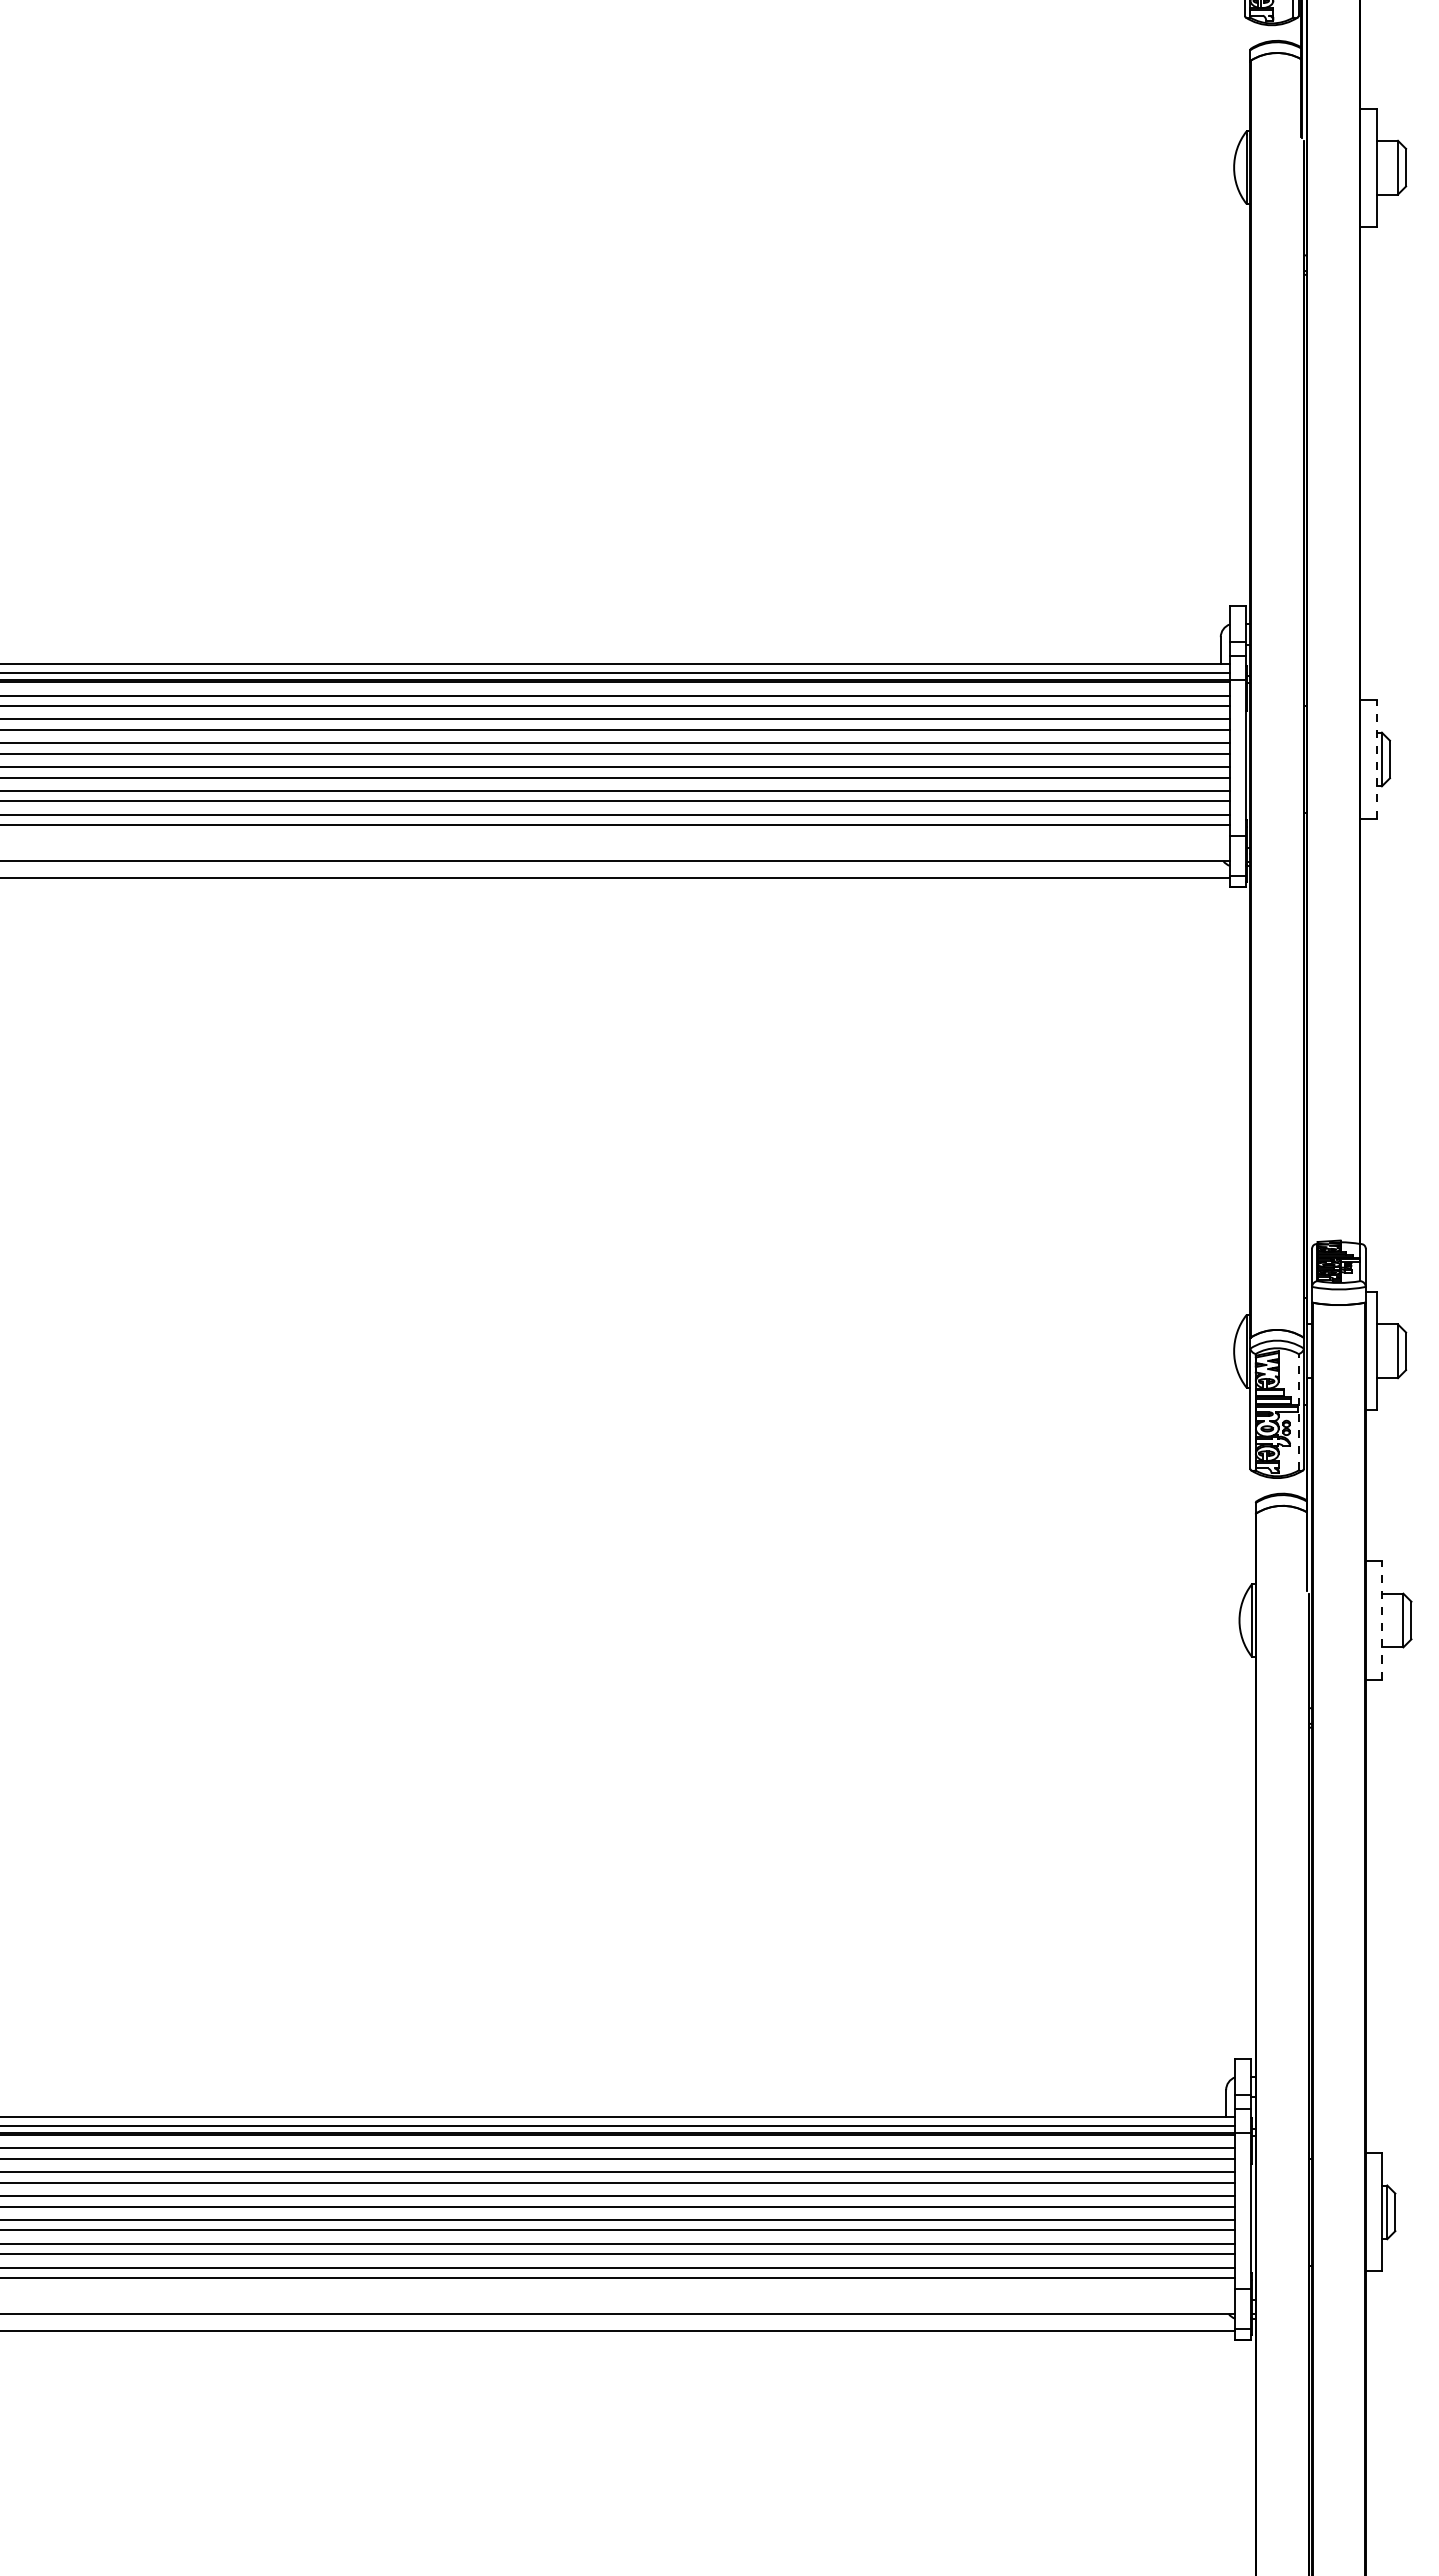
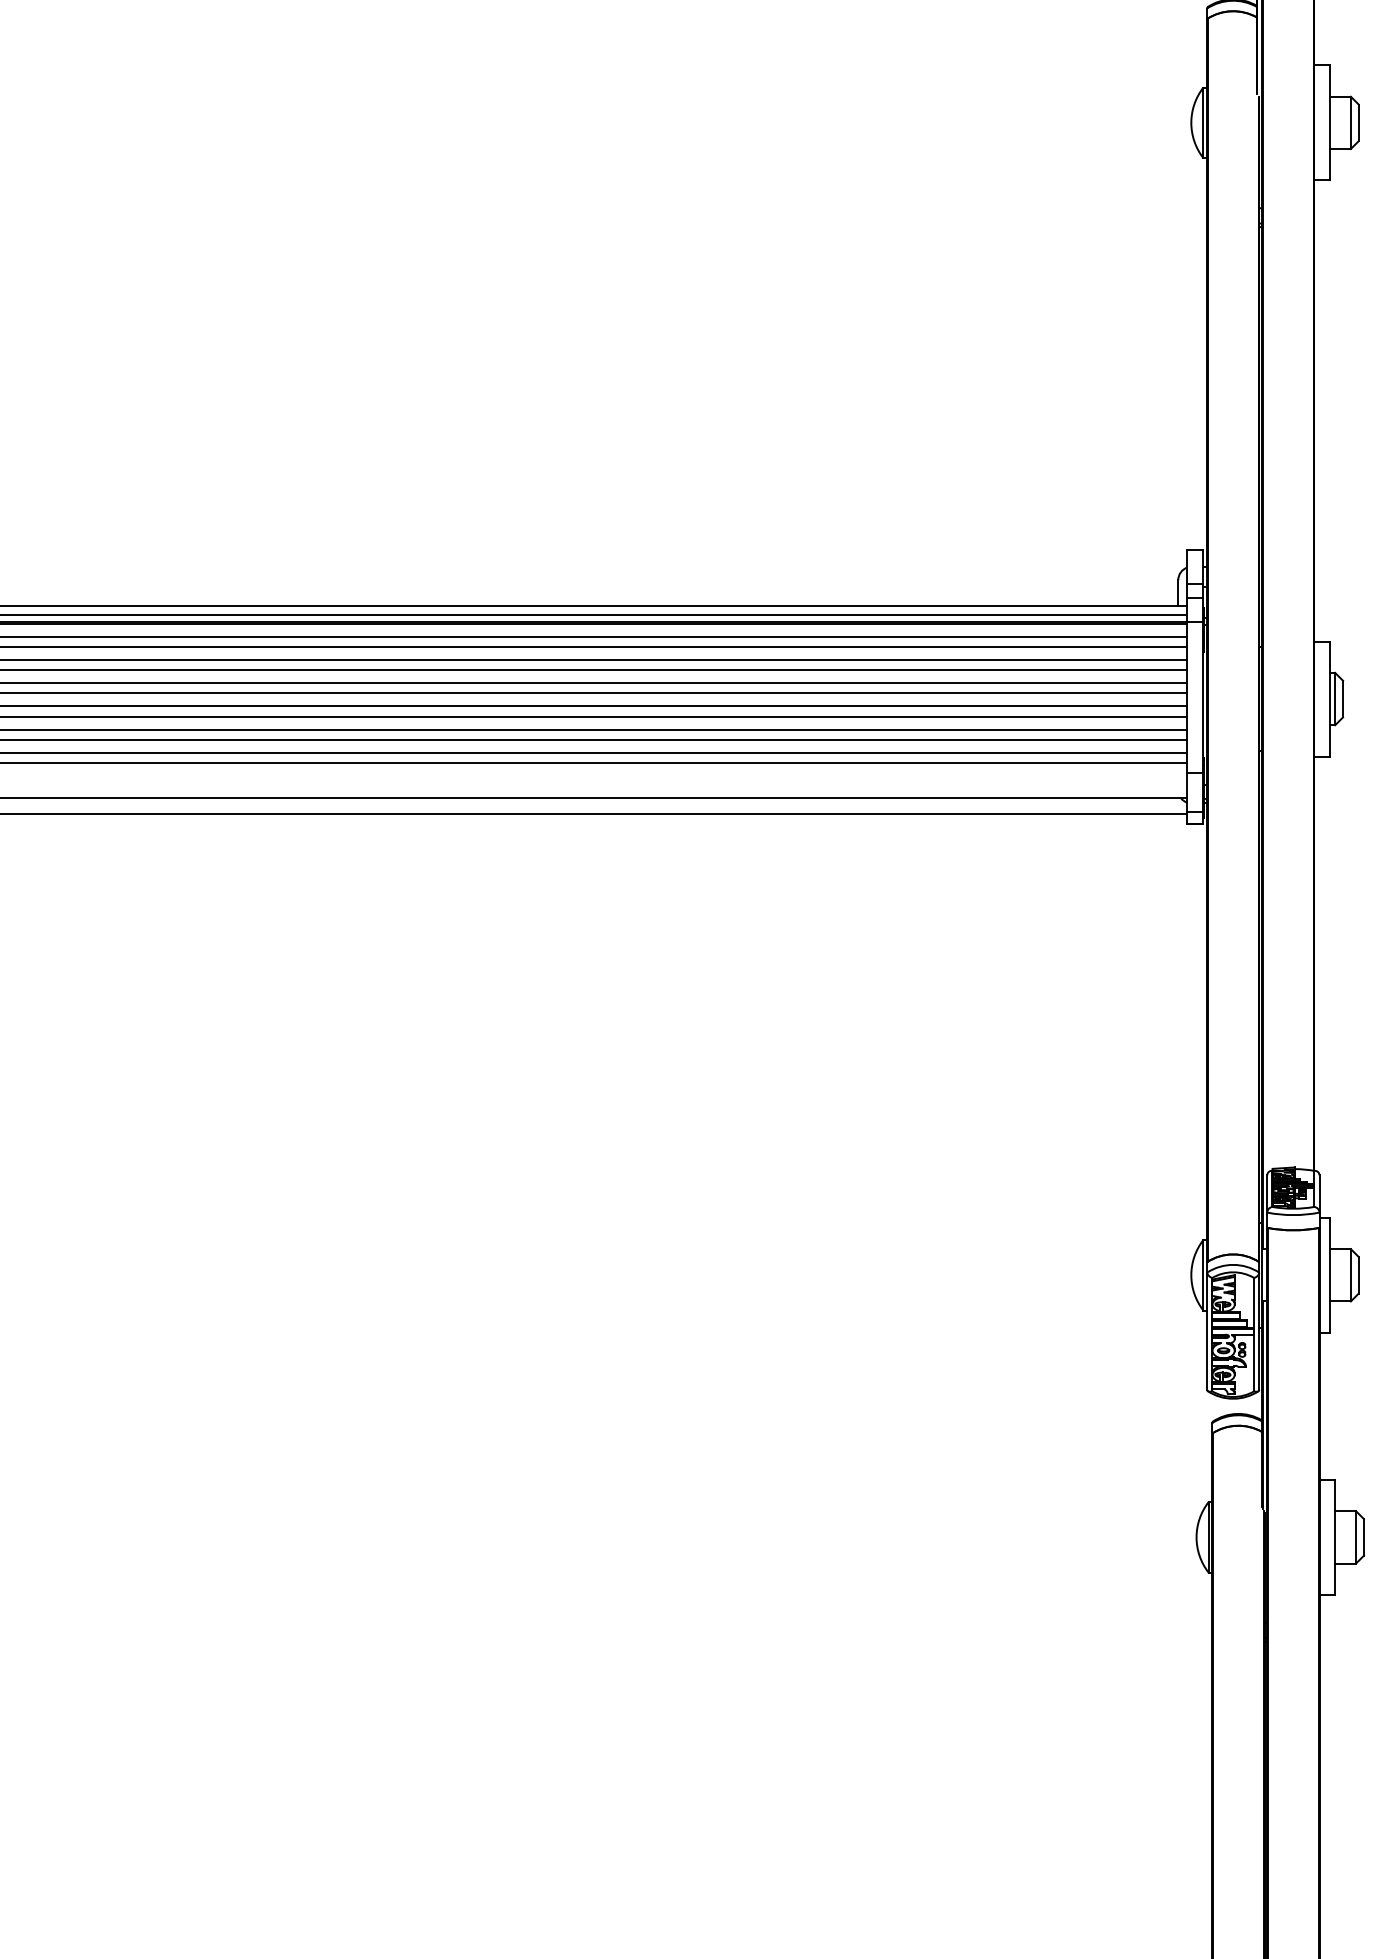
line: (1376, 759) -> (1329, 699), dashed -> solid
line: (1298, 1411) -> (1254, 1333), dashed -> solid
line: (1381, 1620) -> (1334, 1537), dashed -> solid

